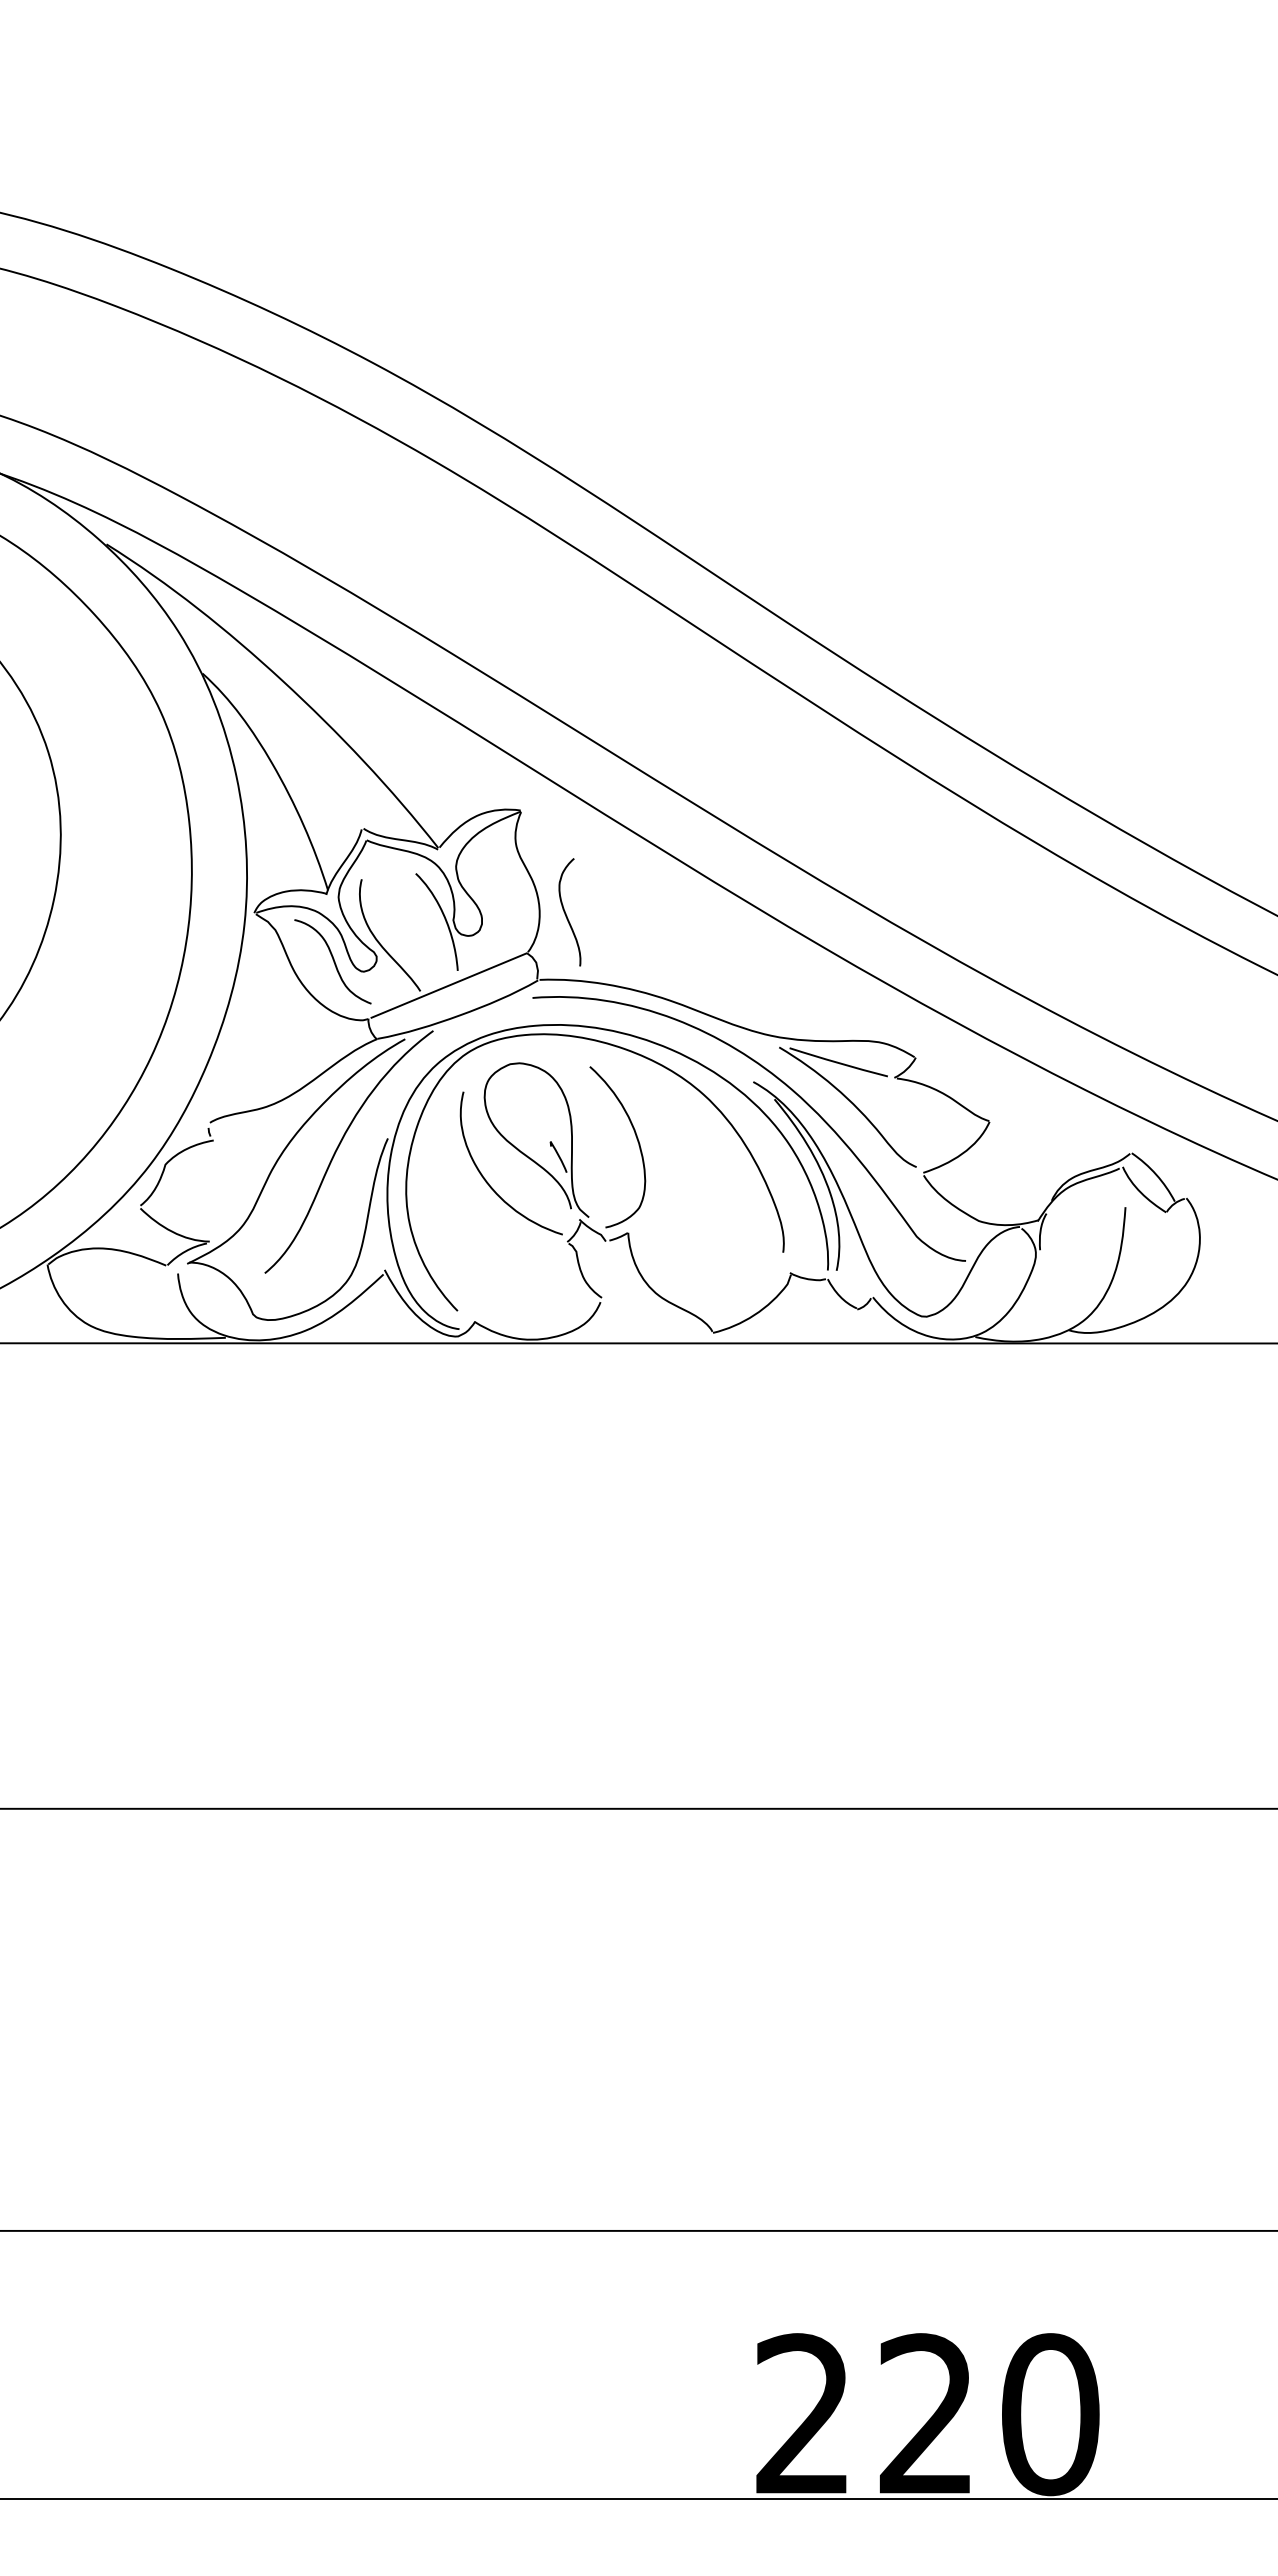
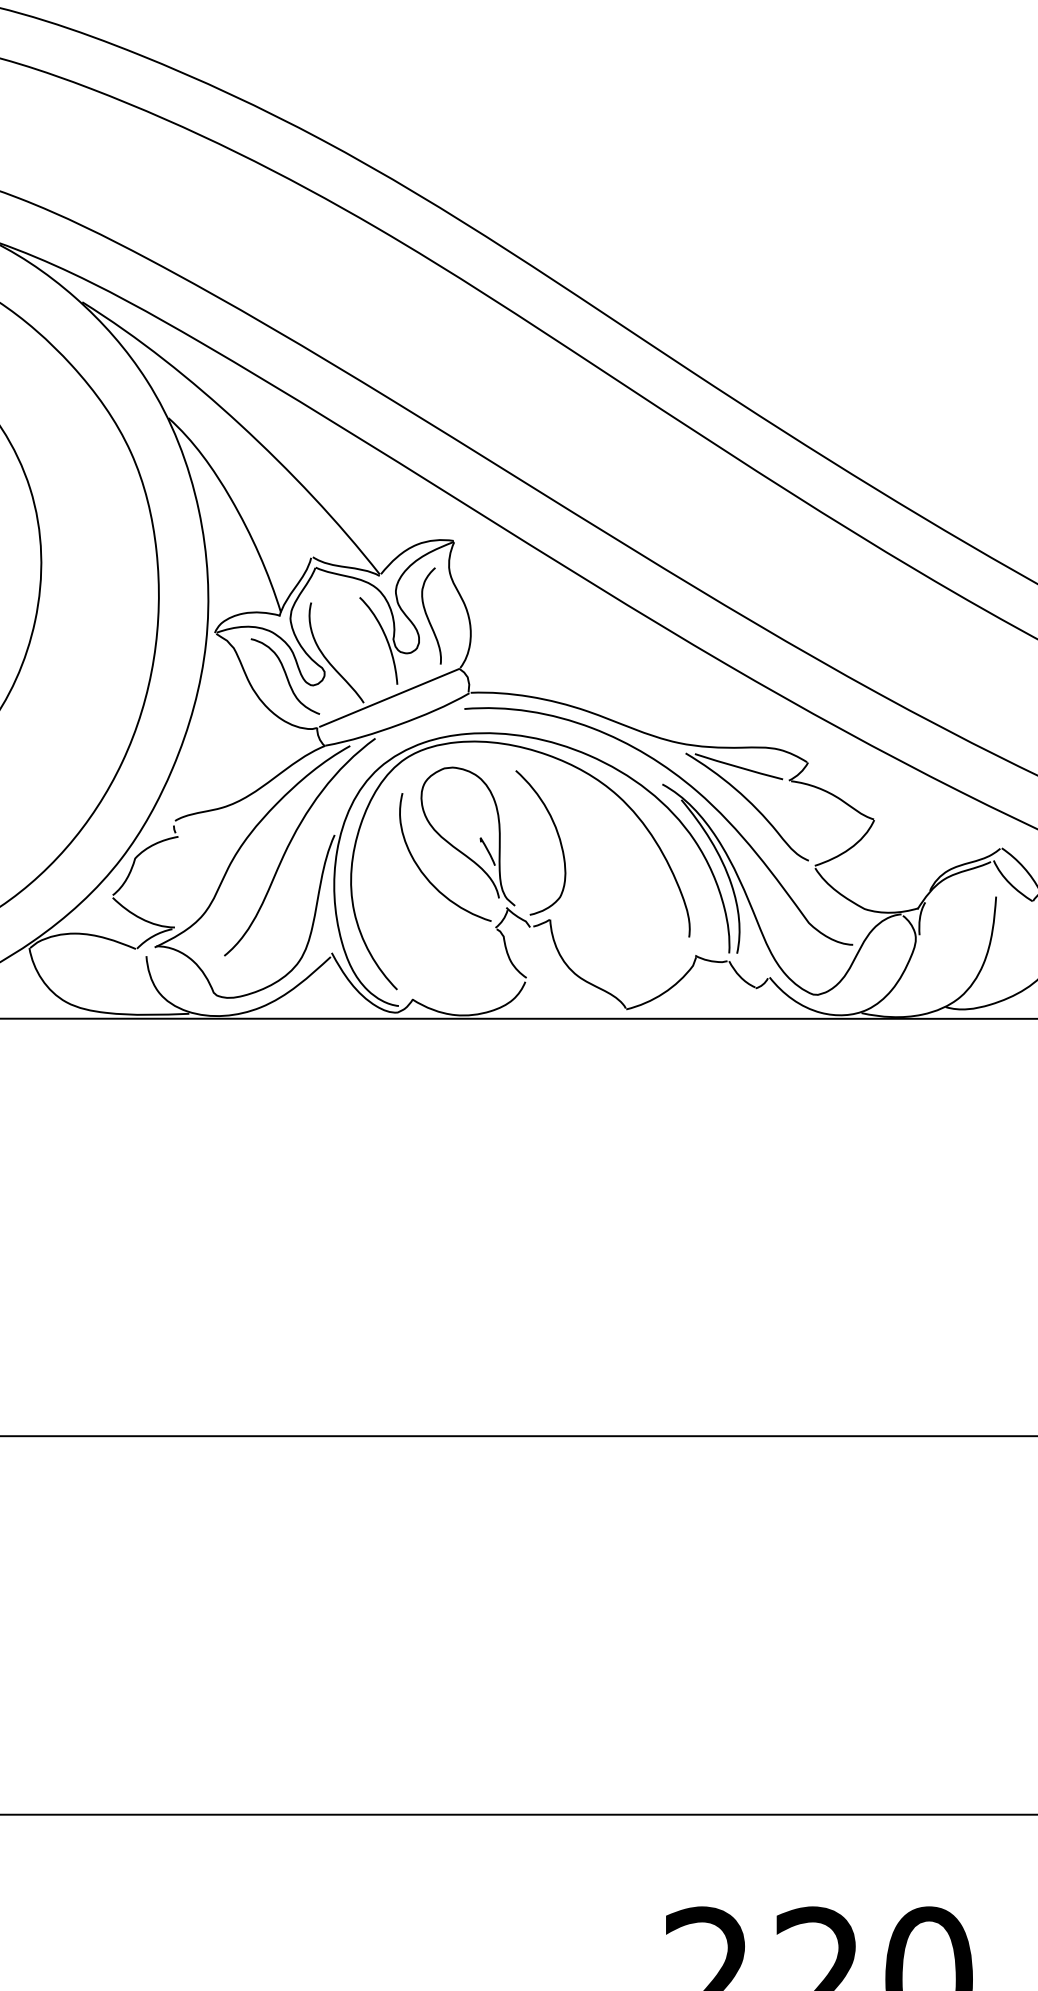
curve: (566, 913) -> (428, 617), moved

